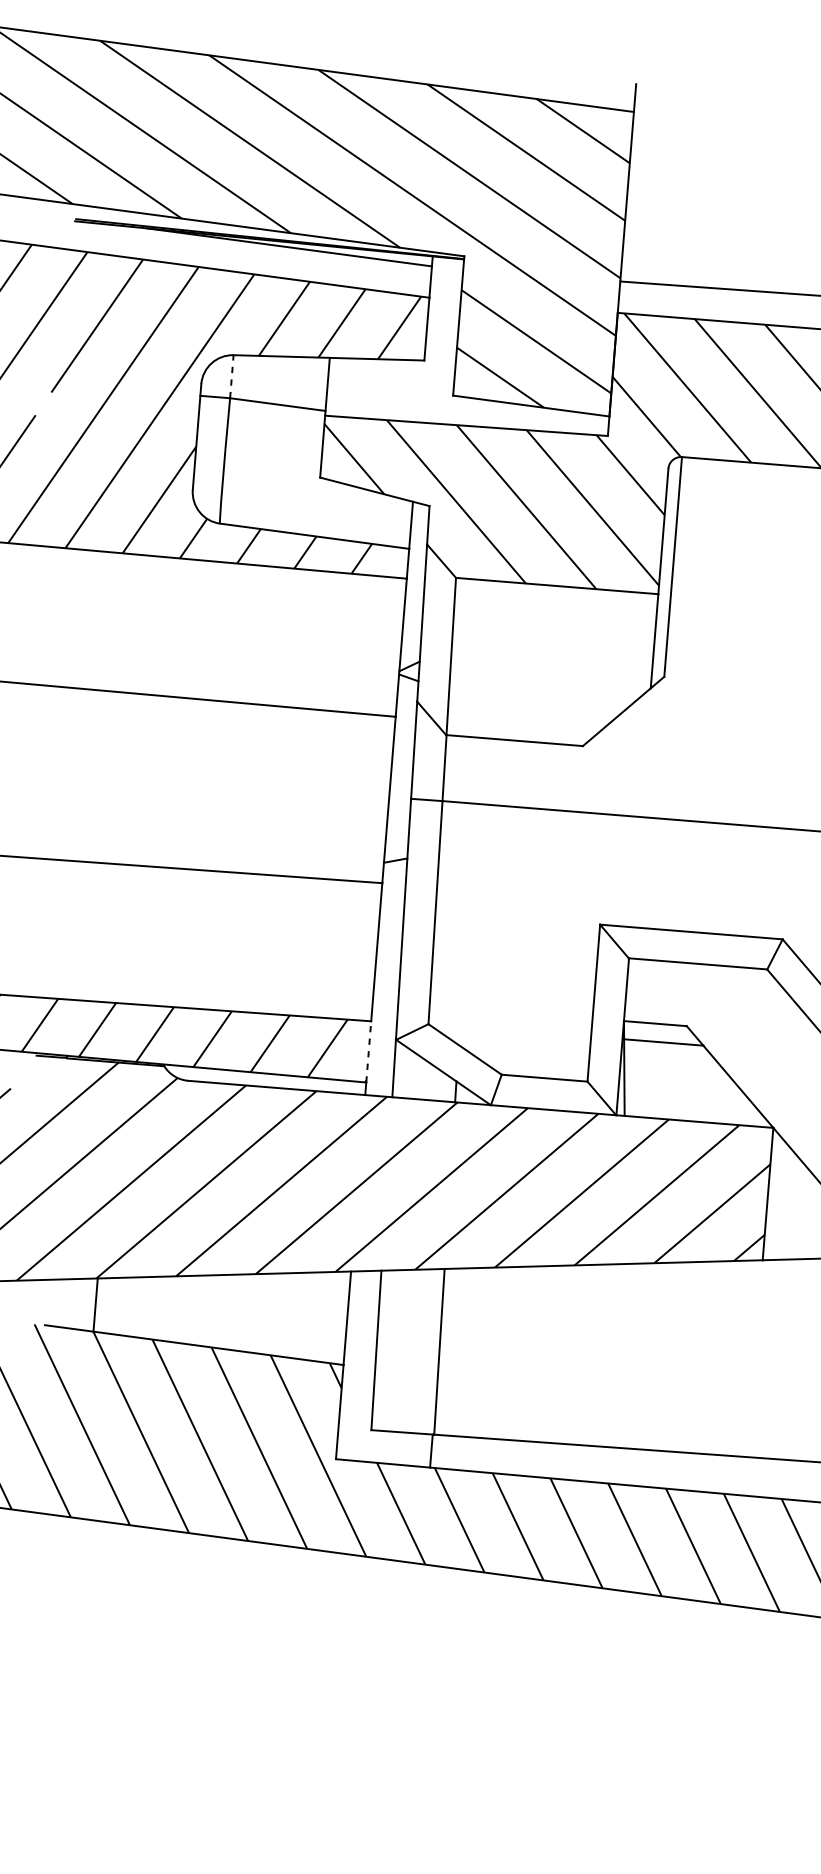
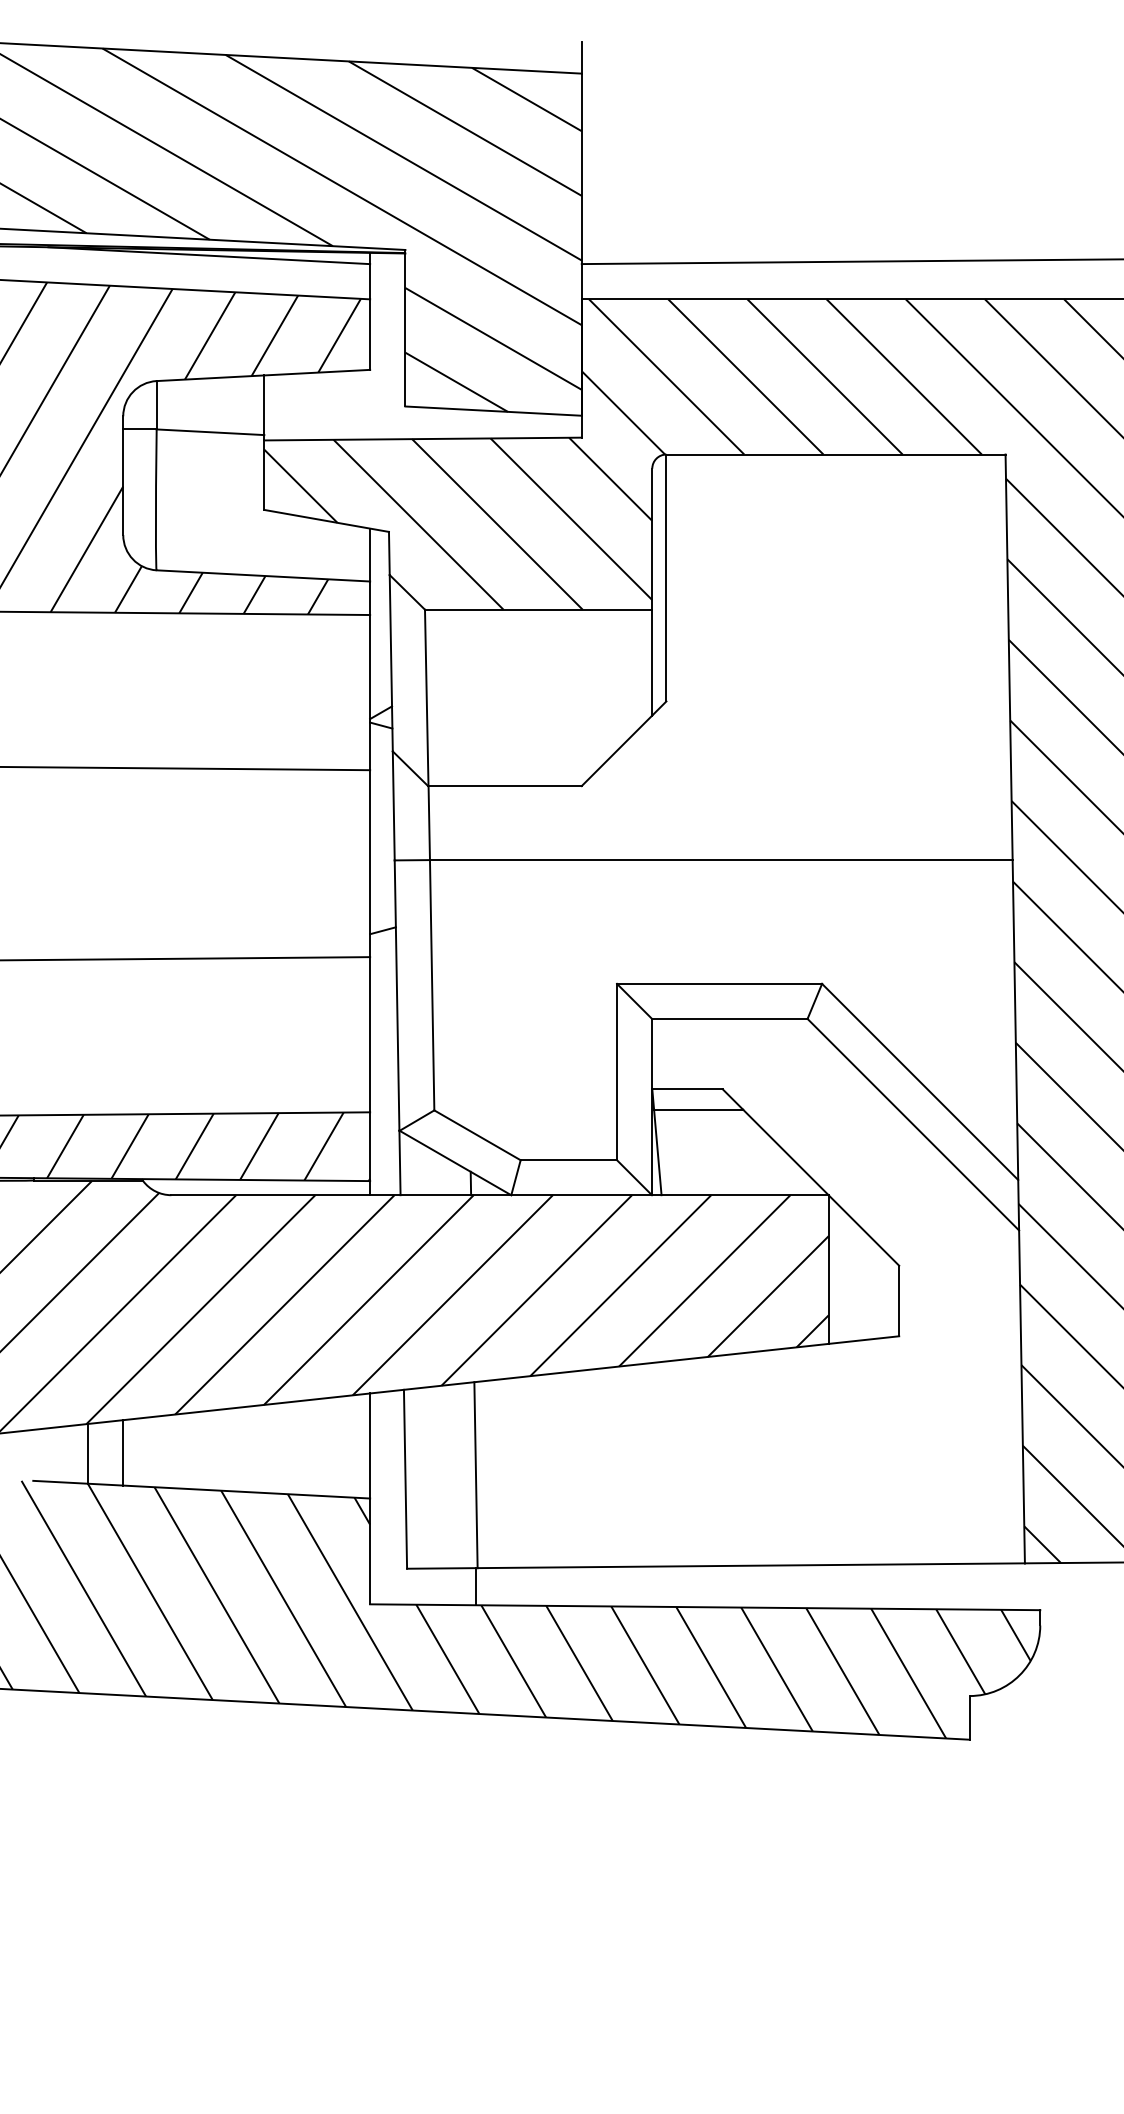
line: (231, 376) -> (156, 404), dashed -> solid
line: (369, 1051) -> (370, 1146), dashed -> solid
line: (127, 1306) -> (123, 1452), added

